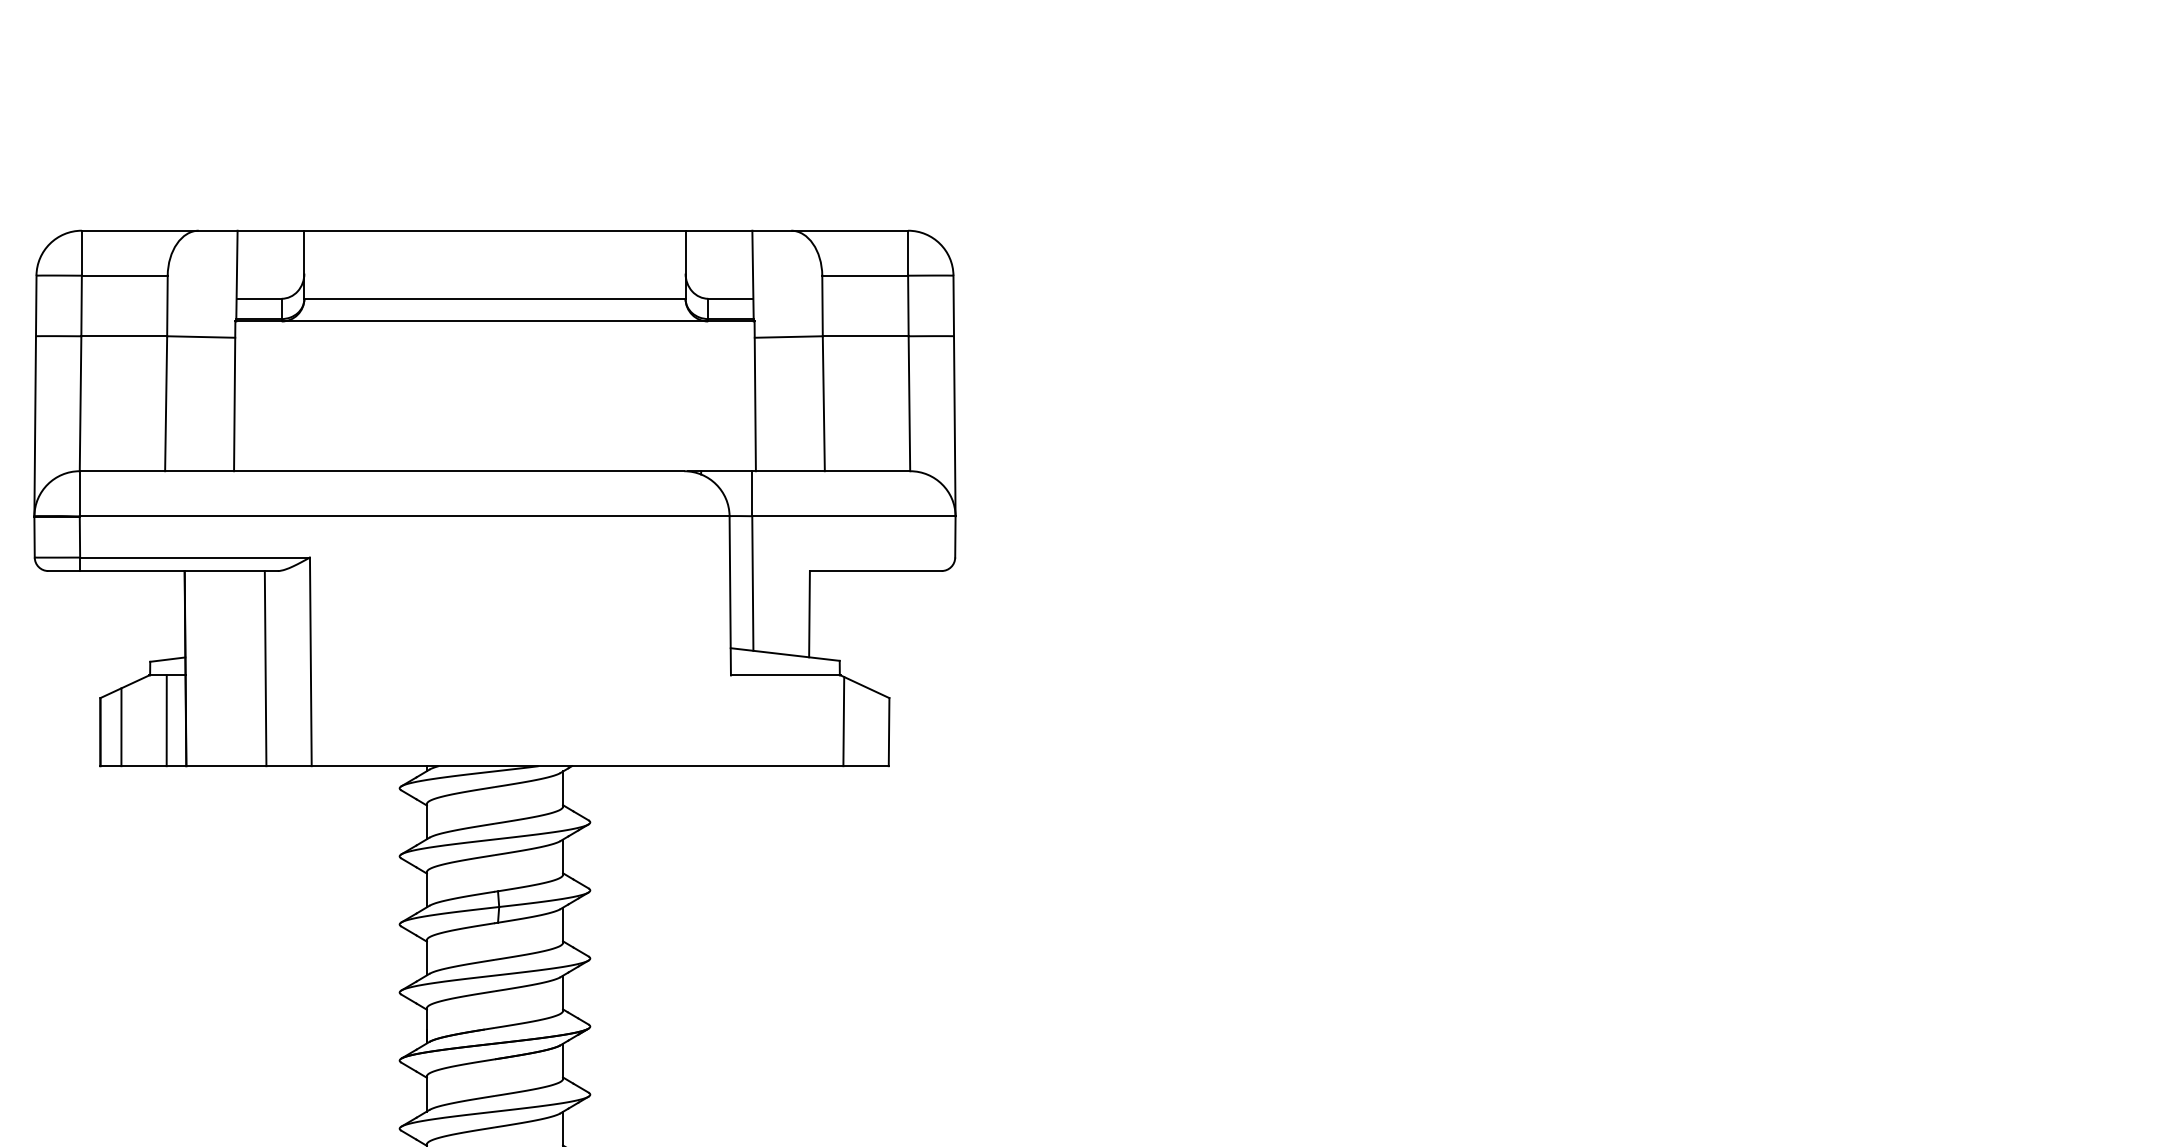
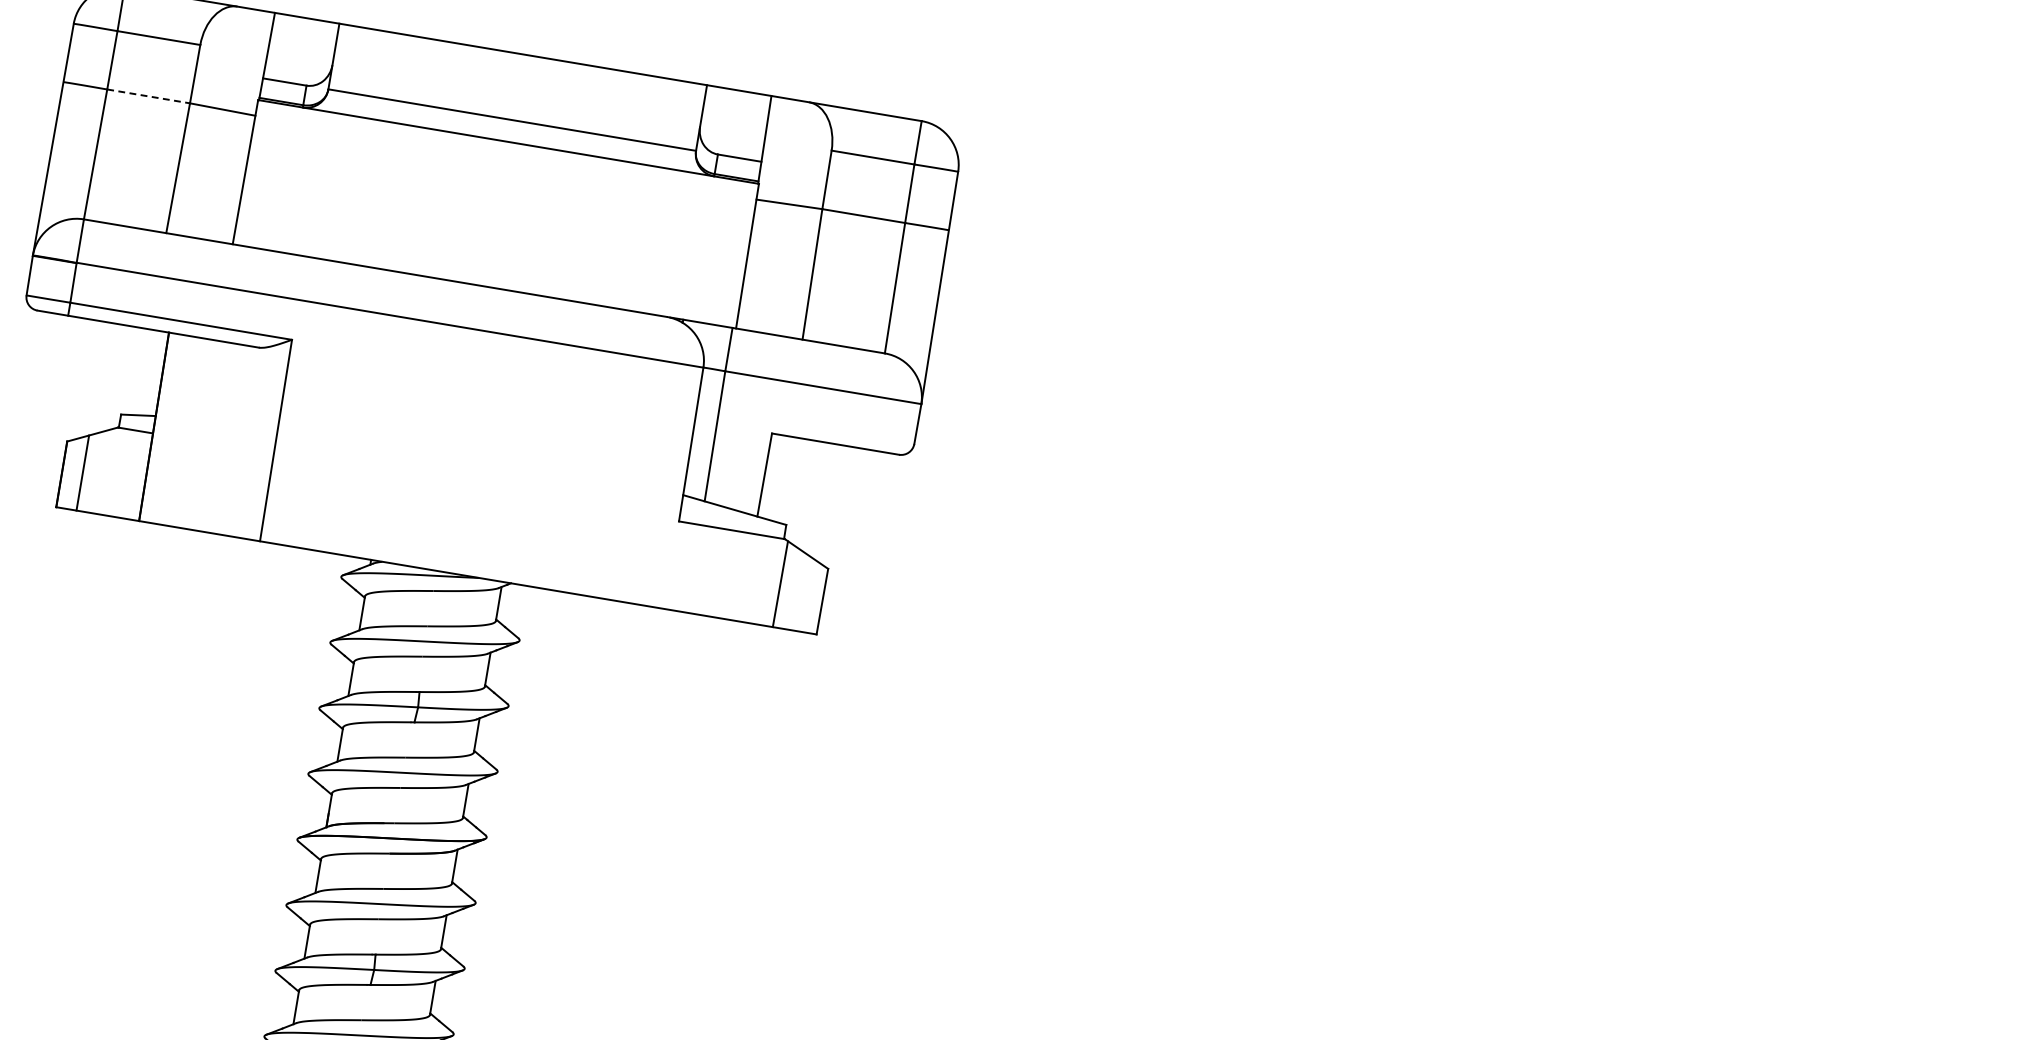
line: (124, 336) -> (148, 96), solid -> dashed
line: (265, 668) -> (231, 439), removed
line: (166, 720) -> (127, 473), removed

